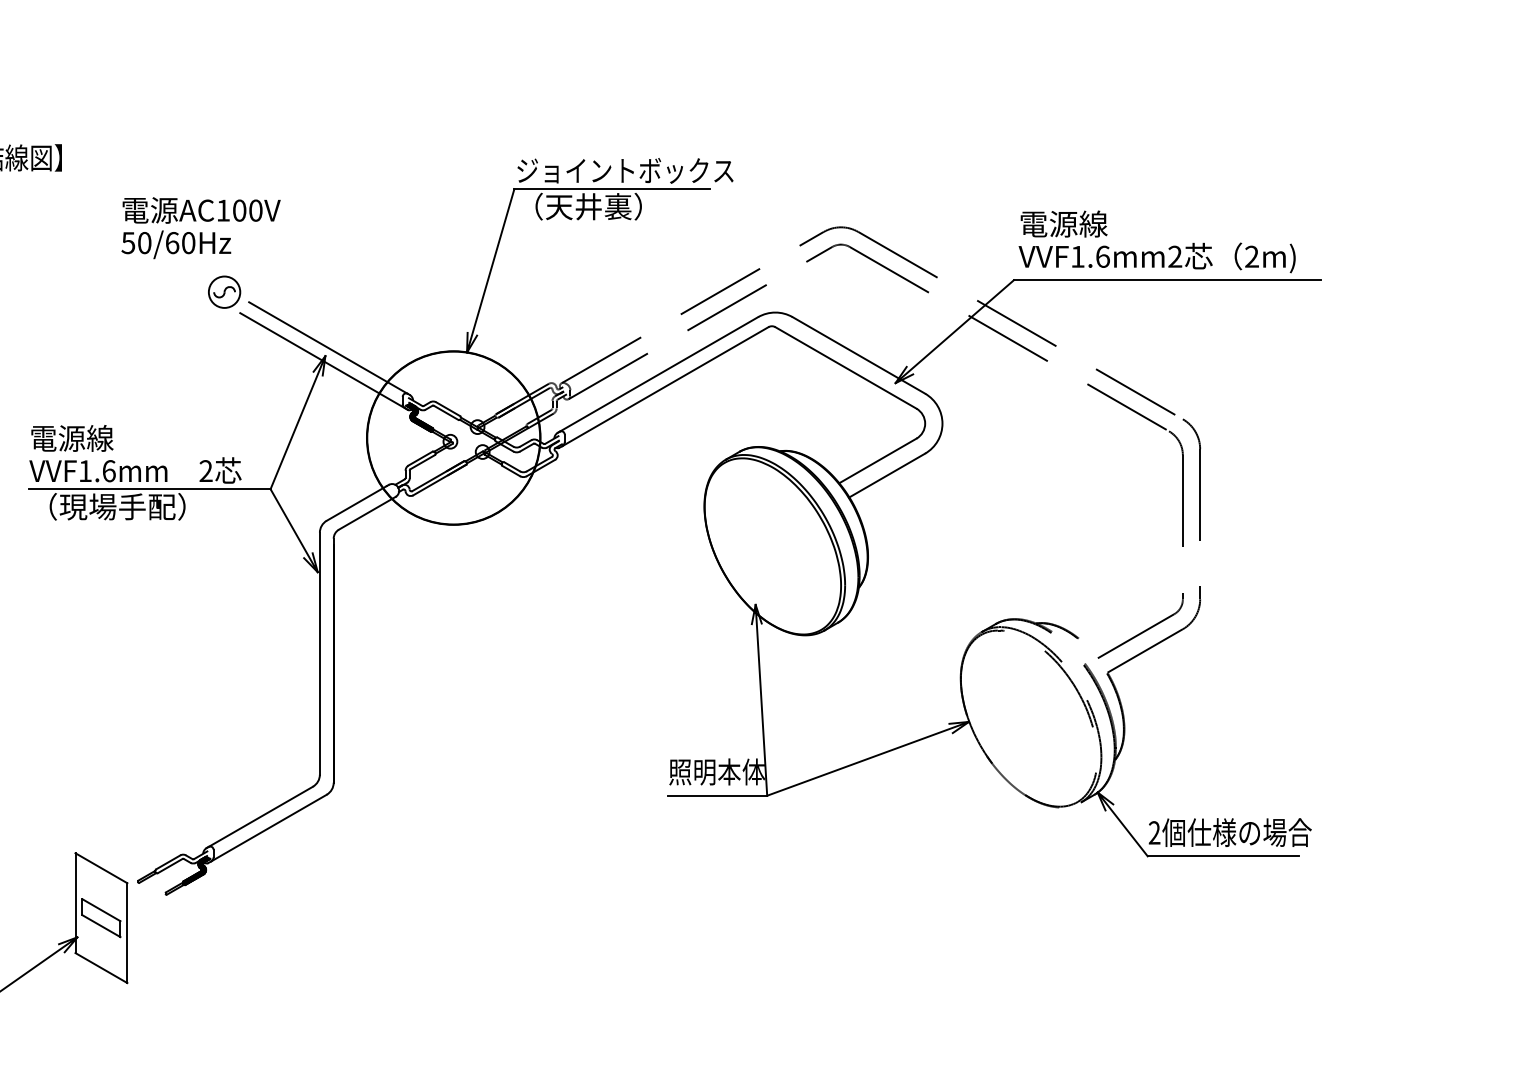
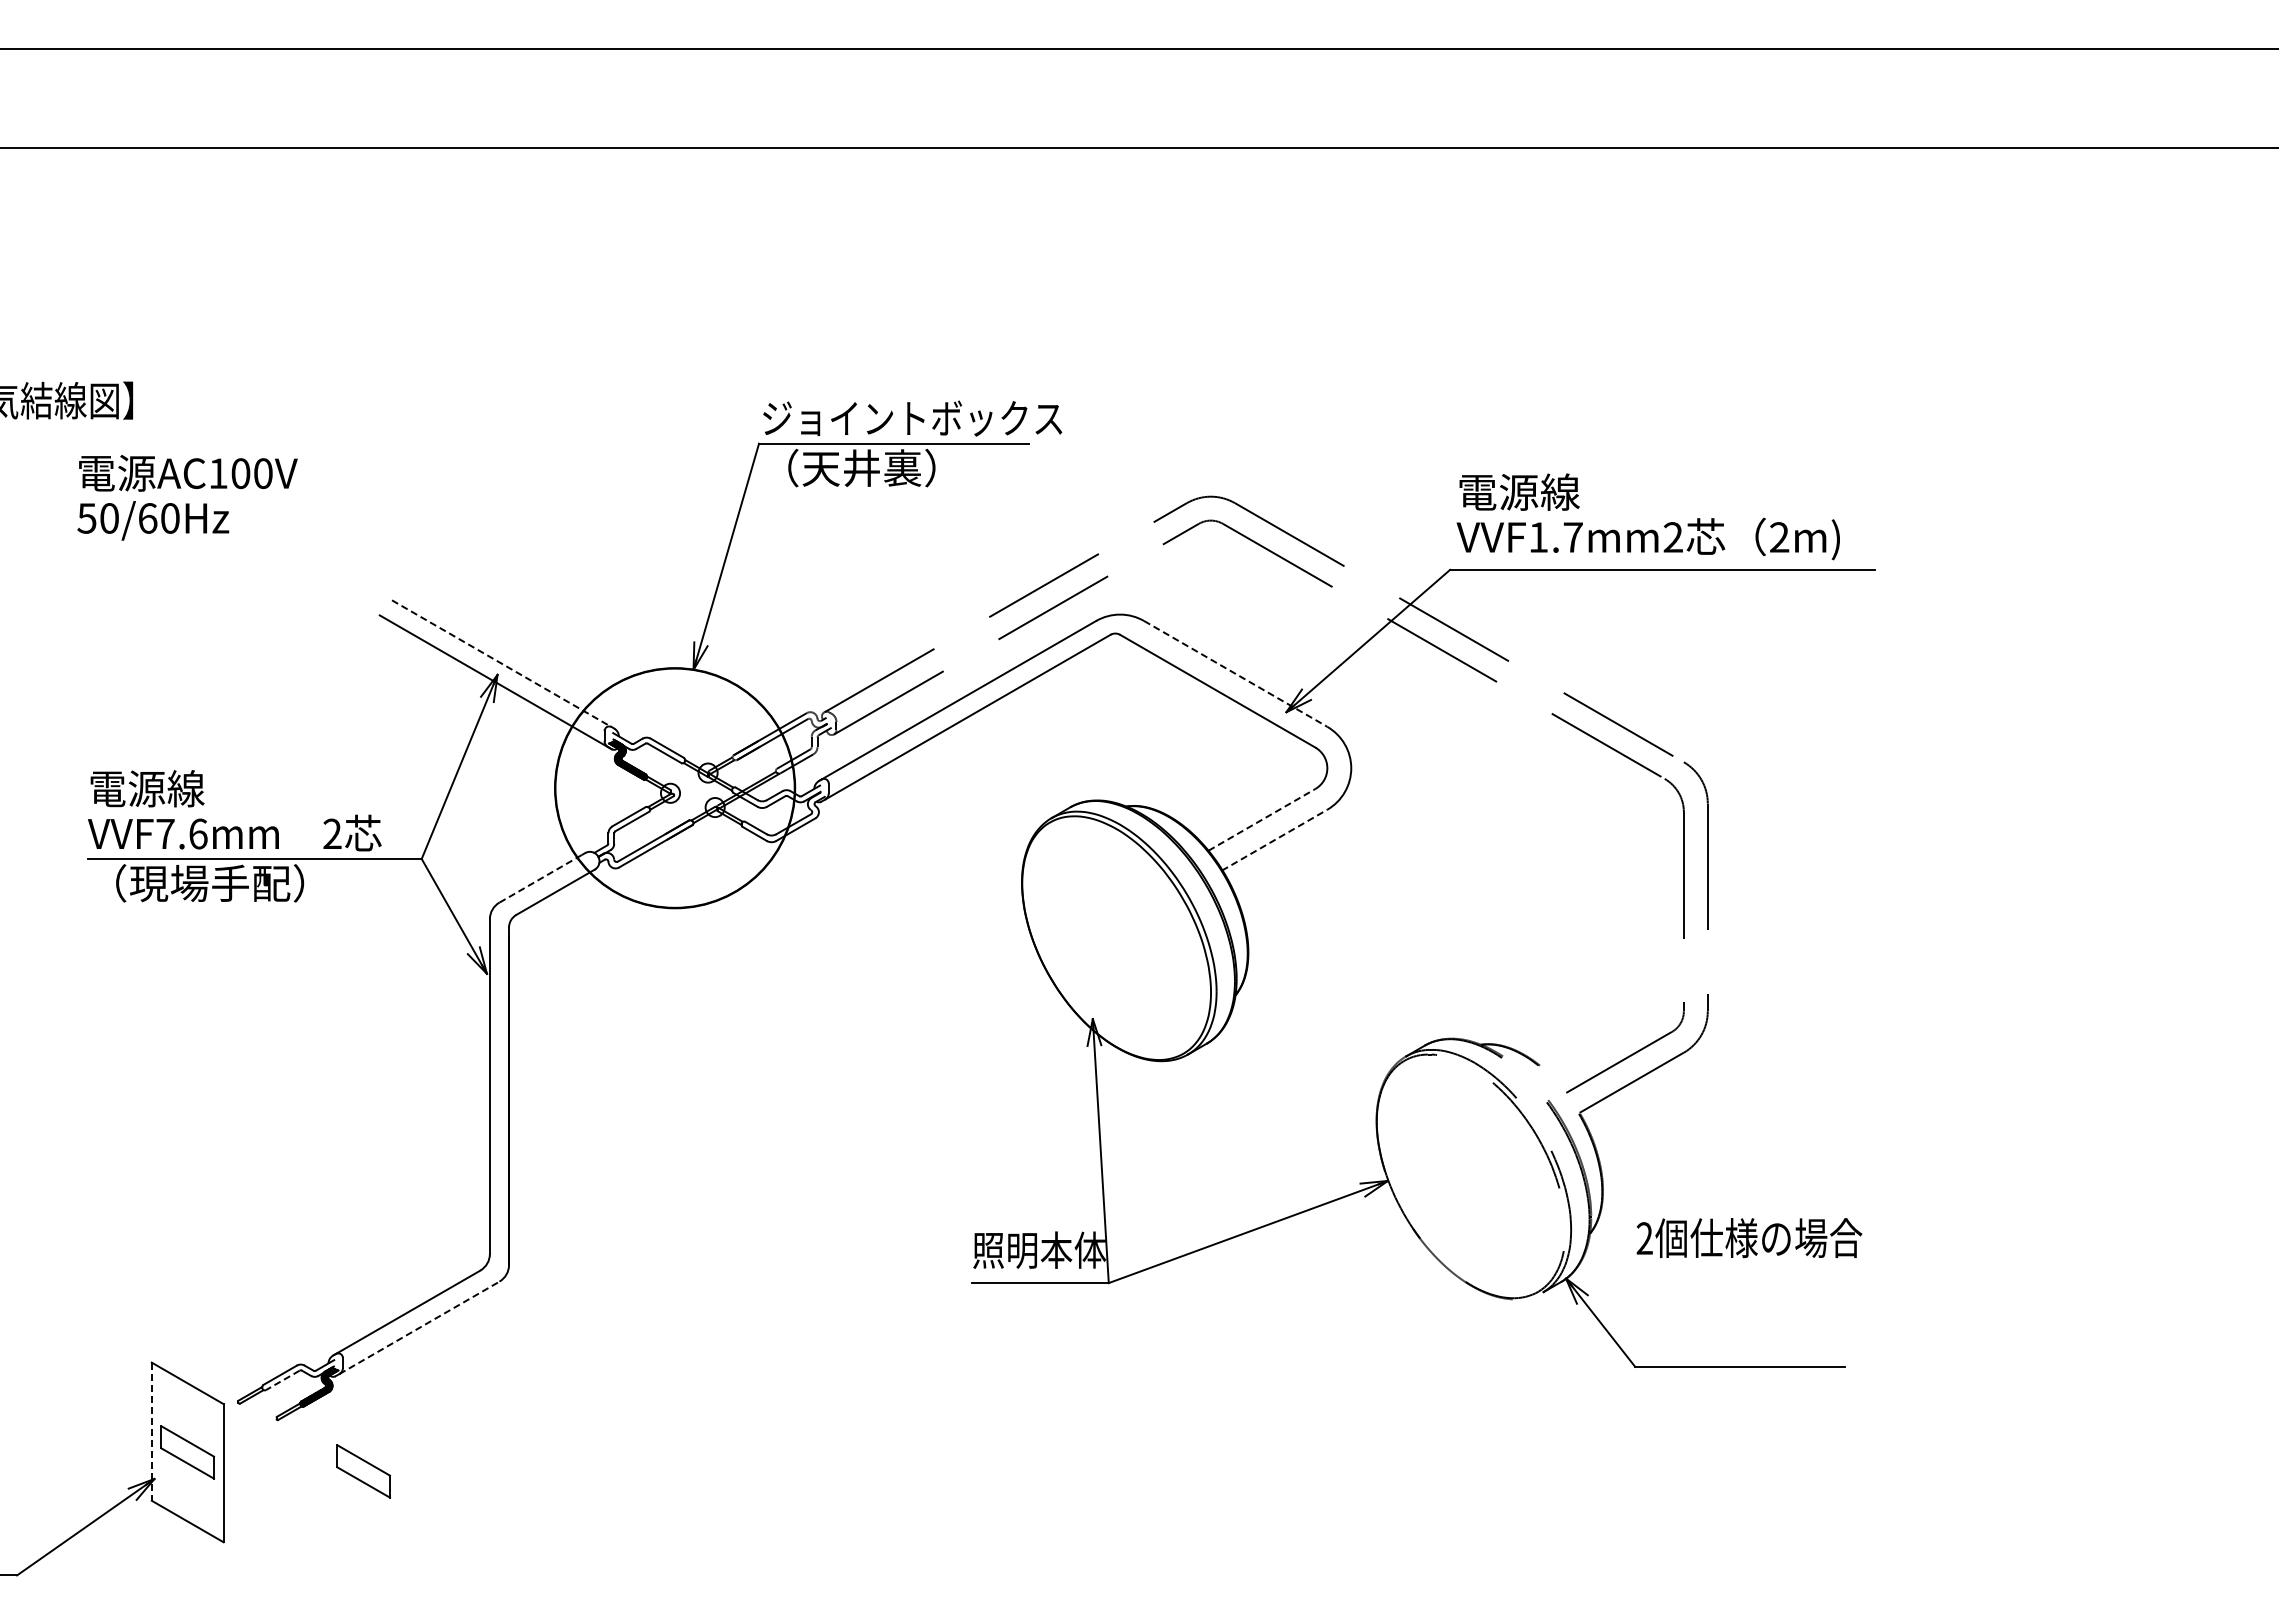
text: (201, 227) -> (187, 497), moved
text: (1103, 256) -> (1573, 537), VVF1.6mm2 -> VVF1.7mm2
part: (224, 292) -> (357, 586), removed
line: (328, 347) -> (501, 663), solid -> dashed
line: (858, 355) -> (1235, 673), solid -> dashed
line: (877, 460) -> (1261, 819), solid -> dashed
text: (85, 470) -> (165, 833), VVF1.6mm -> VVF7.6mm
line: (886, 475) -> (1274, 840), solid -> dashed
line: (357, 503) -> (541, 878), solid -> dashed
line: (268, 827) -> (419, 1327), solid -> dashed
text: (1230, 832) -> (1749, 1238), moved
line: (169, 866) -> (282, 1380), solid -> dashed
line: (75, 903) -> (151, 1432), solid -> dashed
part: (228, 931) -> (363, 1471), added

